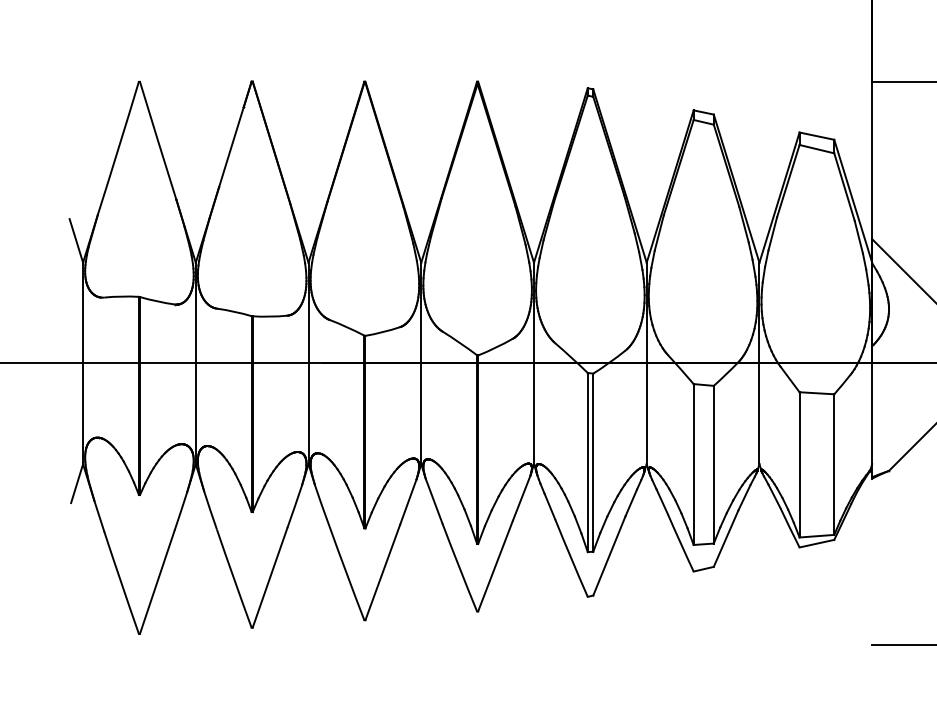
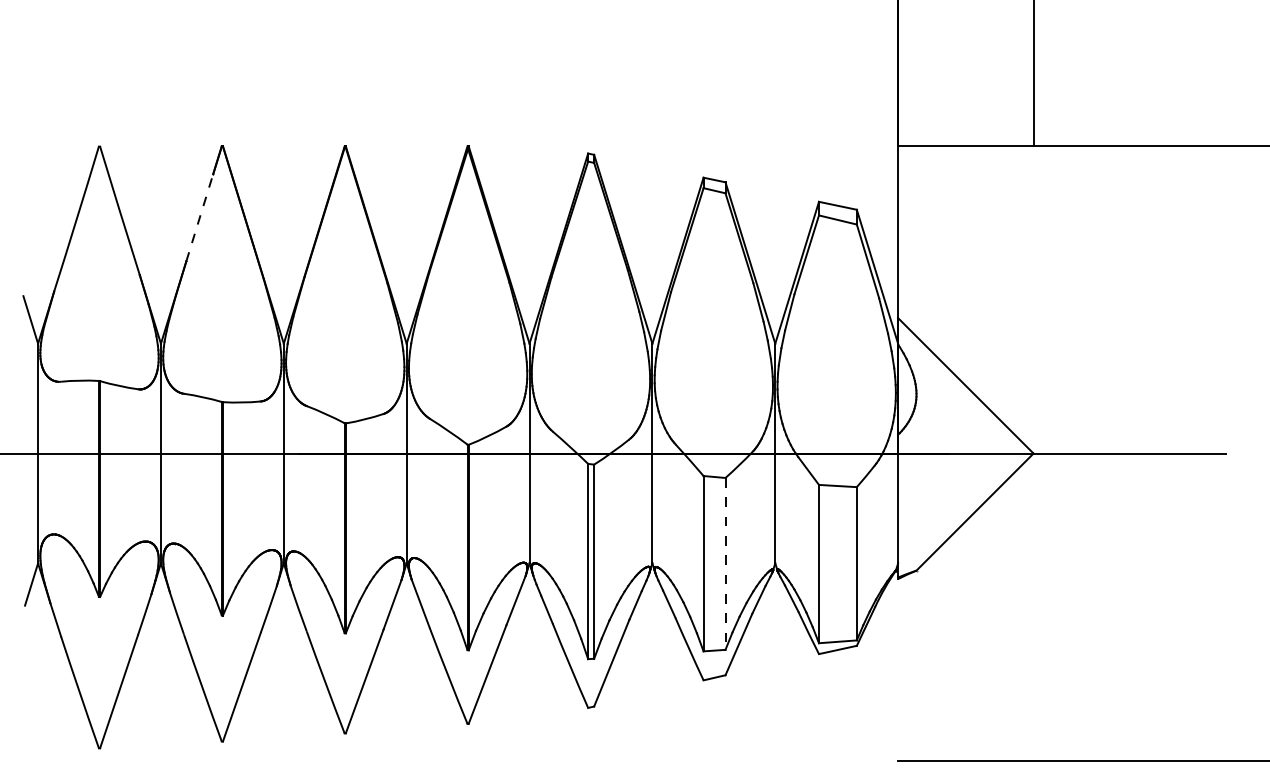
line: (231, 146) -> (199, 217), solid -> dashed
line: (713, 464) -> (725, 563), solid -> dashed

